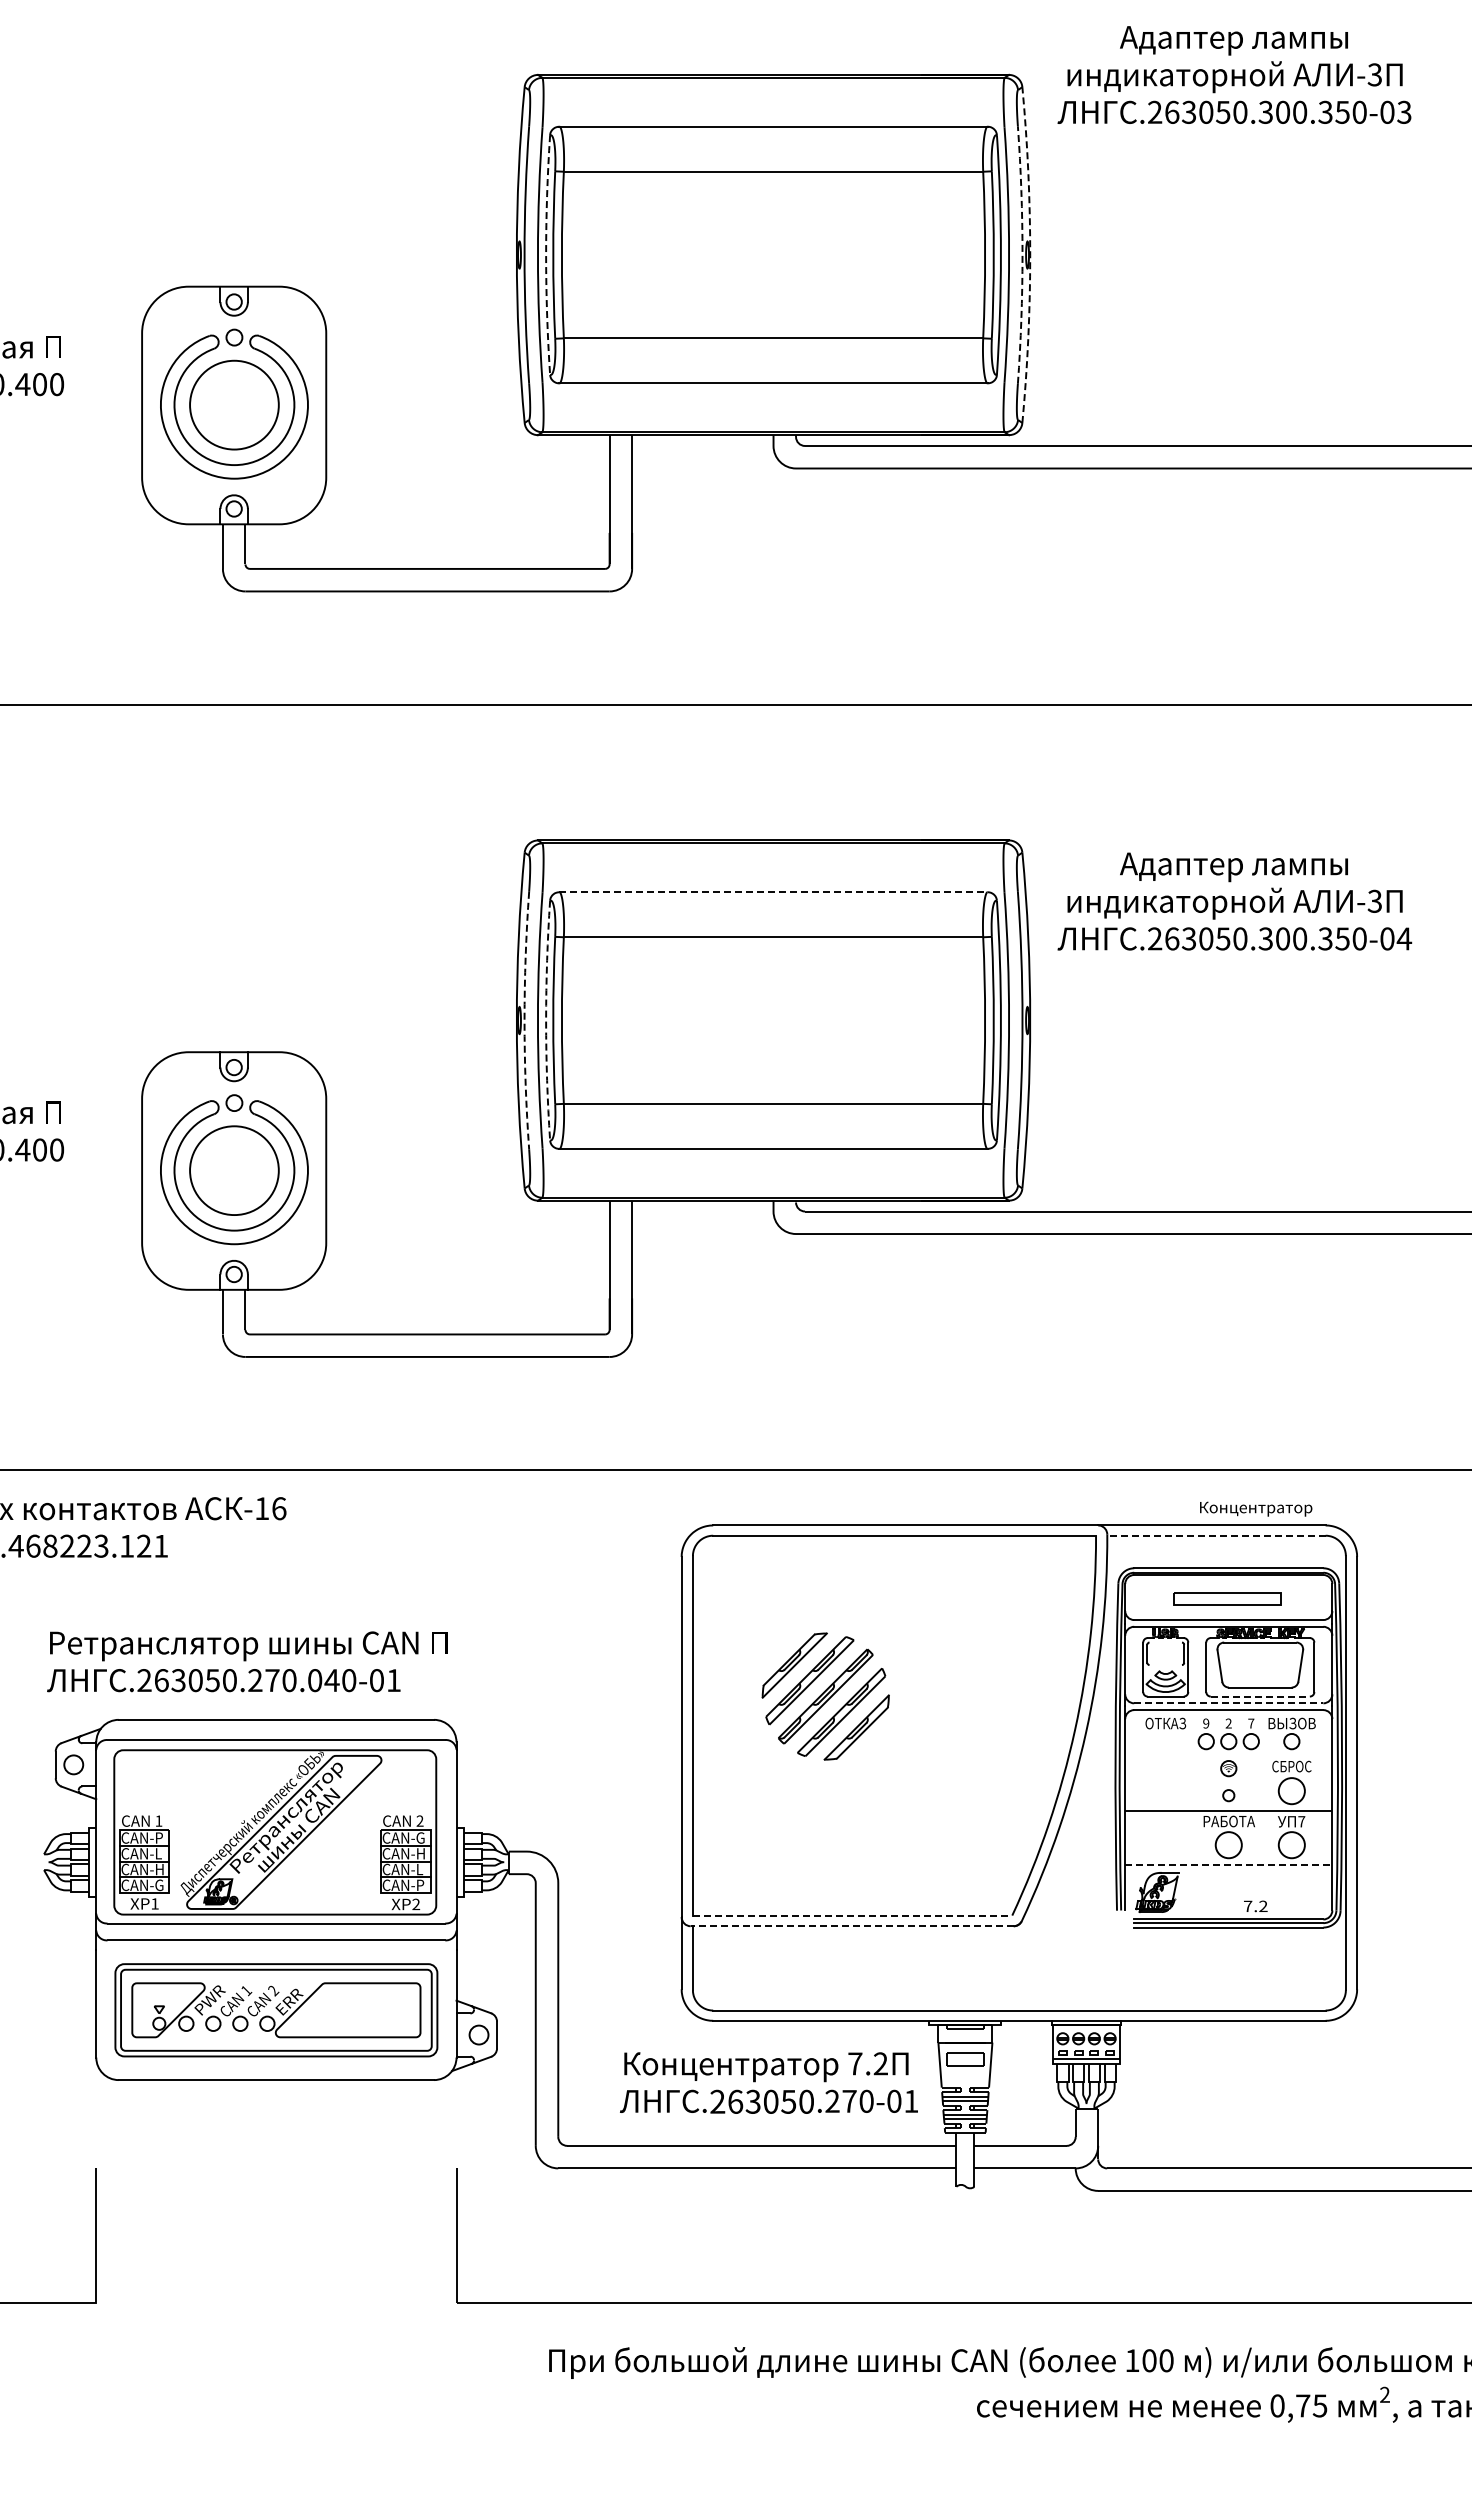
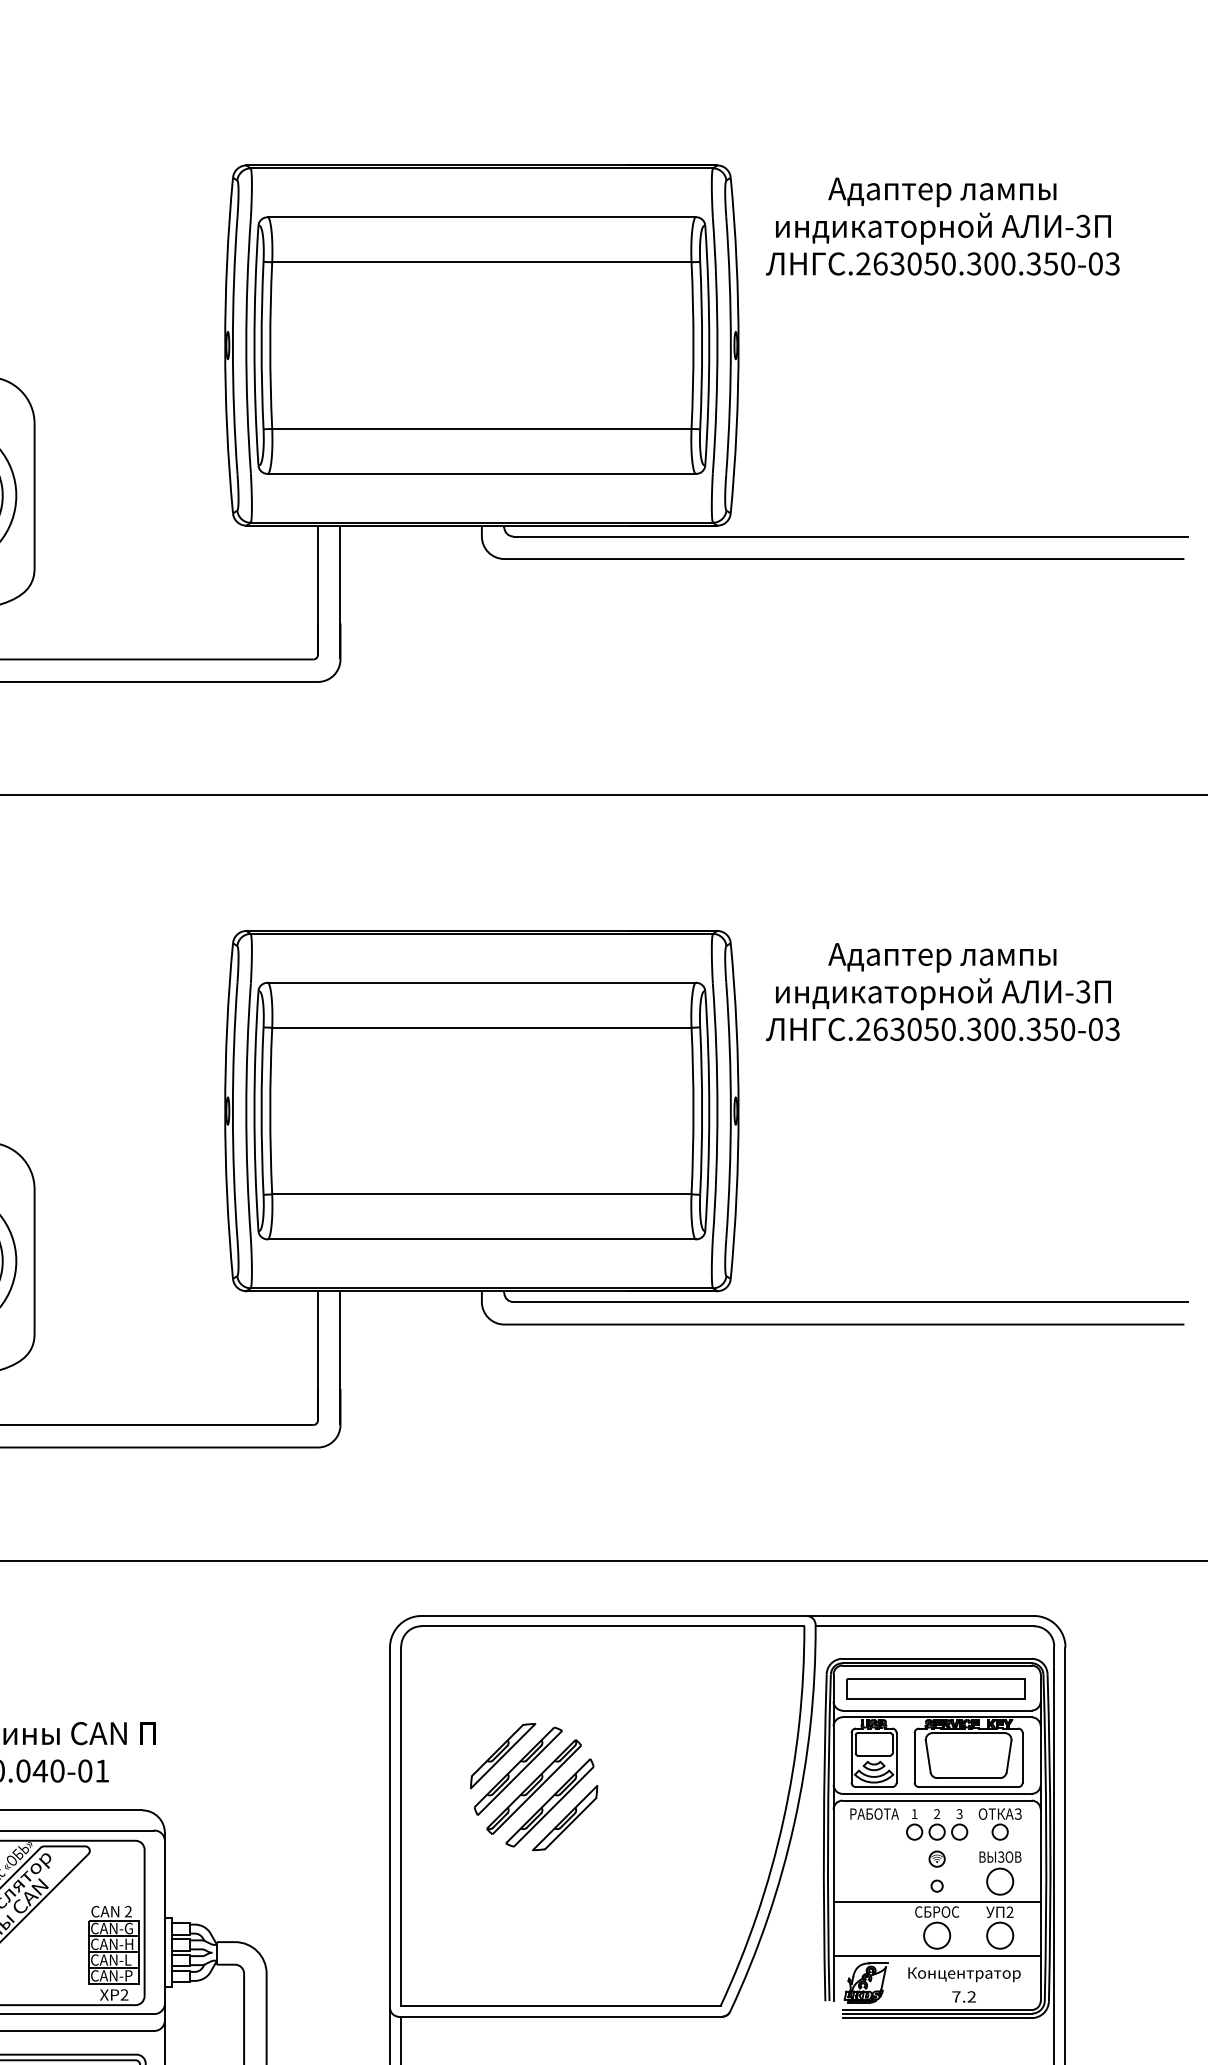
text: (1234, 74) -> (942, 226), moved
arc: (546, 255) -> (254, 346), dashed -> solid
arc: (1022, 255) -> (730, 346), dashed -> solid
arc: (1030, 255) -> (738, 346), dashed -> solid
line: (774, 892) -> (482, 983), dashed -> solid
text: (1404, 938) -> (1112, 1029), .263050.300.350-04 -> .263050.300.350-03
arc: (524, 1020) -> (232, 1111), dashed -> solid
arc: (546, 1020) -> (254, 1111), dashed -> solid
text: (1256, 1508) -> (964, 1974), moved
line: (1215, 1535) -> (923, 1626), dashed -> solid
part: (1227, 1598) -> (935, 1689), size x1.67
line: (1165, 1642) -> (873, 1733), added
line: (1165, 1665) -> (873, 1756), added
line: (1260, 1696) -> (968, 1787), dashed -> solid
line: (1228, 1703) -> (936, 1794), dashed -> solid
text: (1166, 1723) -> (874, 1814), ОТКАЗ -> РАБОТА
text: (1206, 1723) -> (914, 1814), 9 -> 1
text: (1251, 1723) -> (959, 1814), 7 -> 3
text: (1291, 1723) -> (999, 1814), ВЫЗОВ -> ОТКАЗ
text: (1292, 1766) -> (1000, 1857), СБРОС -> ВЫЗОВ
text: (1228, 1821) -> (936, 1912), РАБОТА -> СБРОС
text: (1301, 1821) -> (1009, 1912), 7 -> 2
line: (1228, 1865) -> (936, 1956), dashed -> solid
line: (852, 1915) -> (560, 2006), dashed -> solid
line: (852, 1926) -> (560, 2017), dashed -> solid

